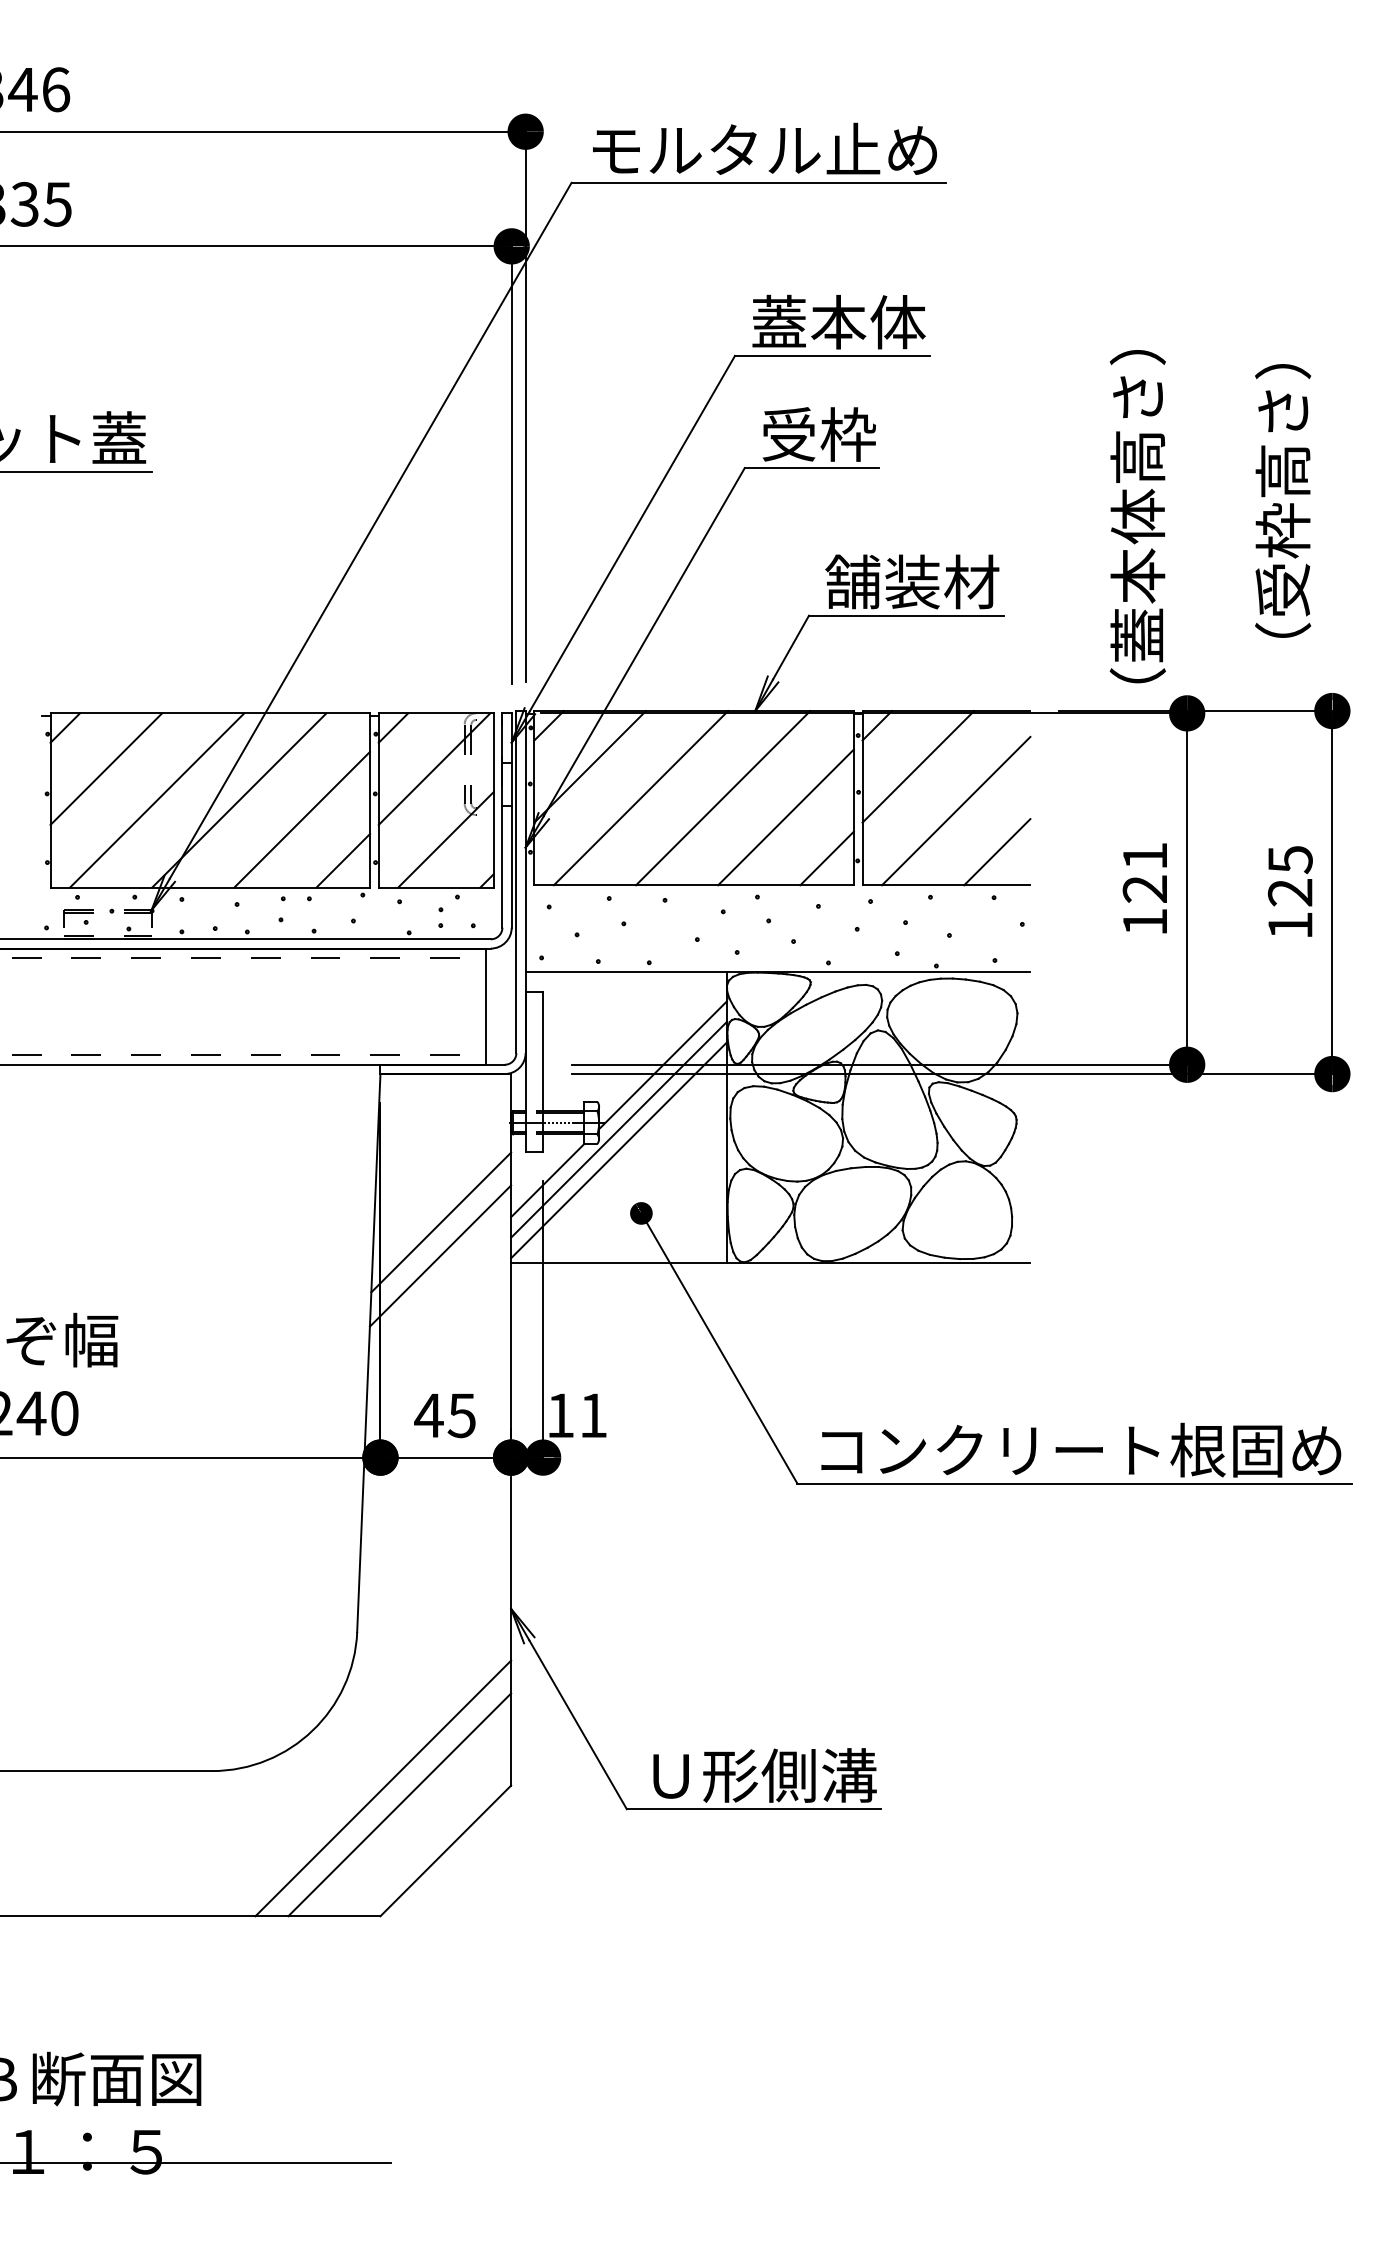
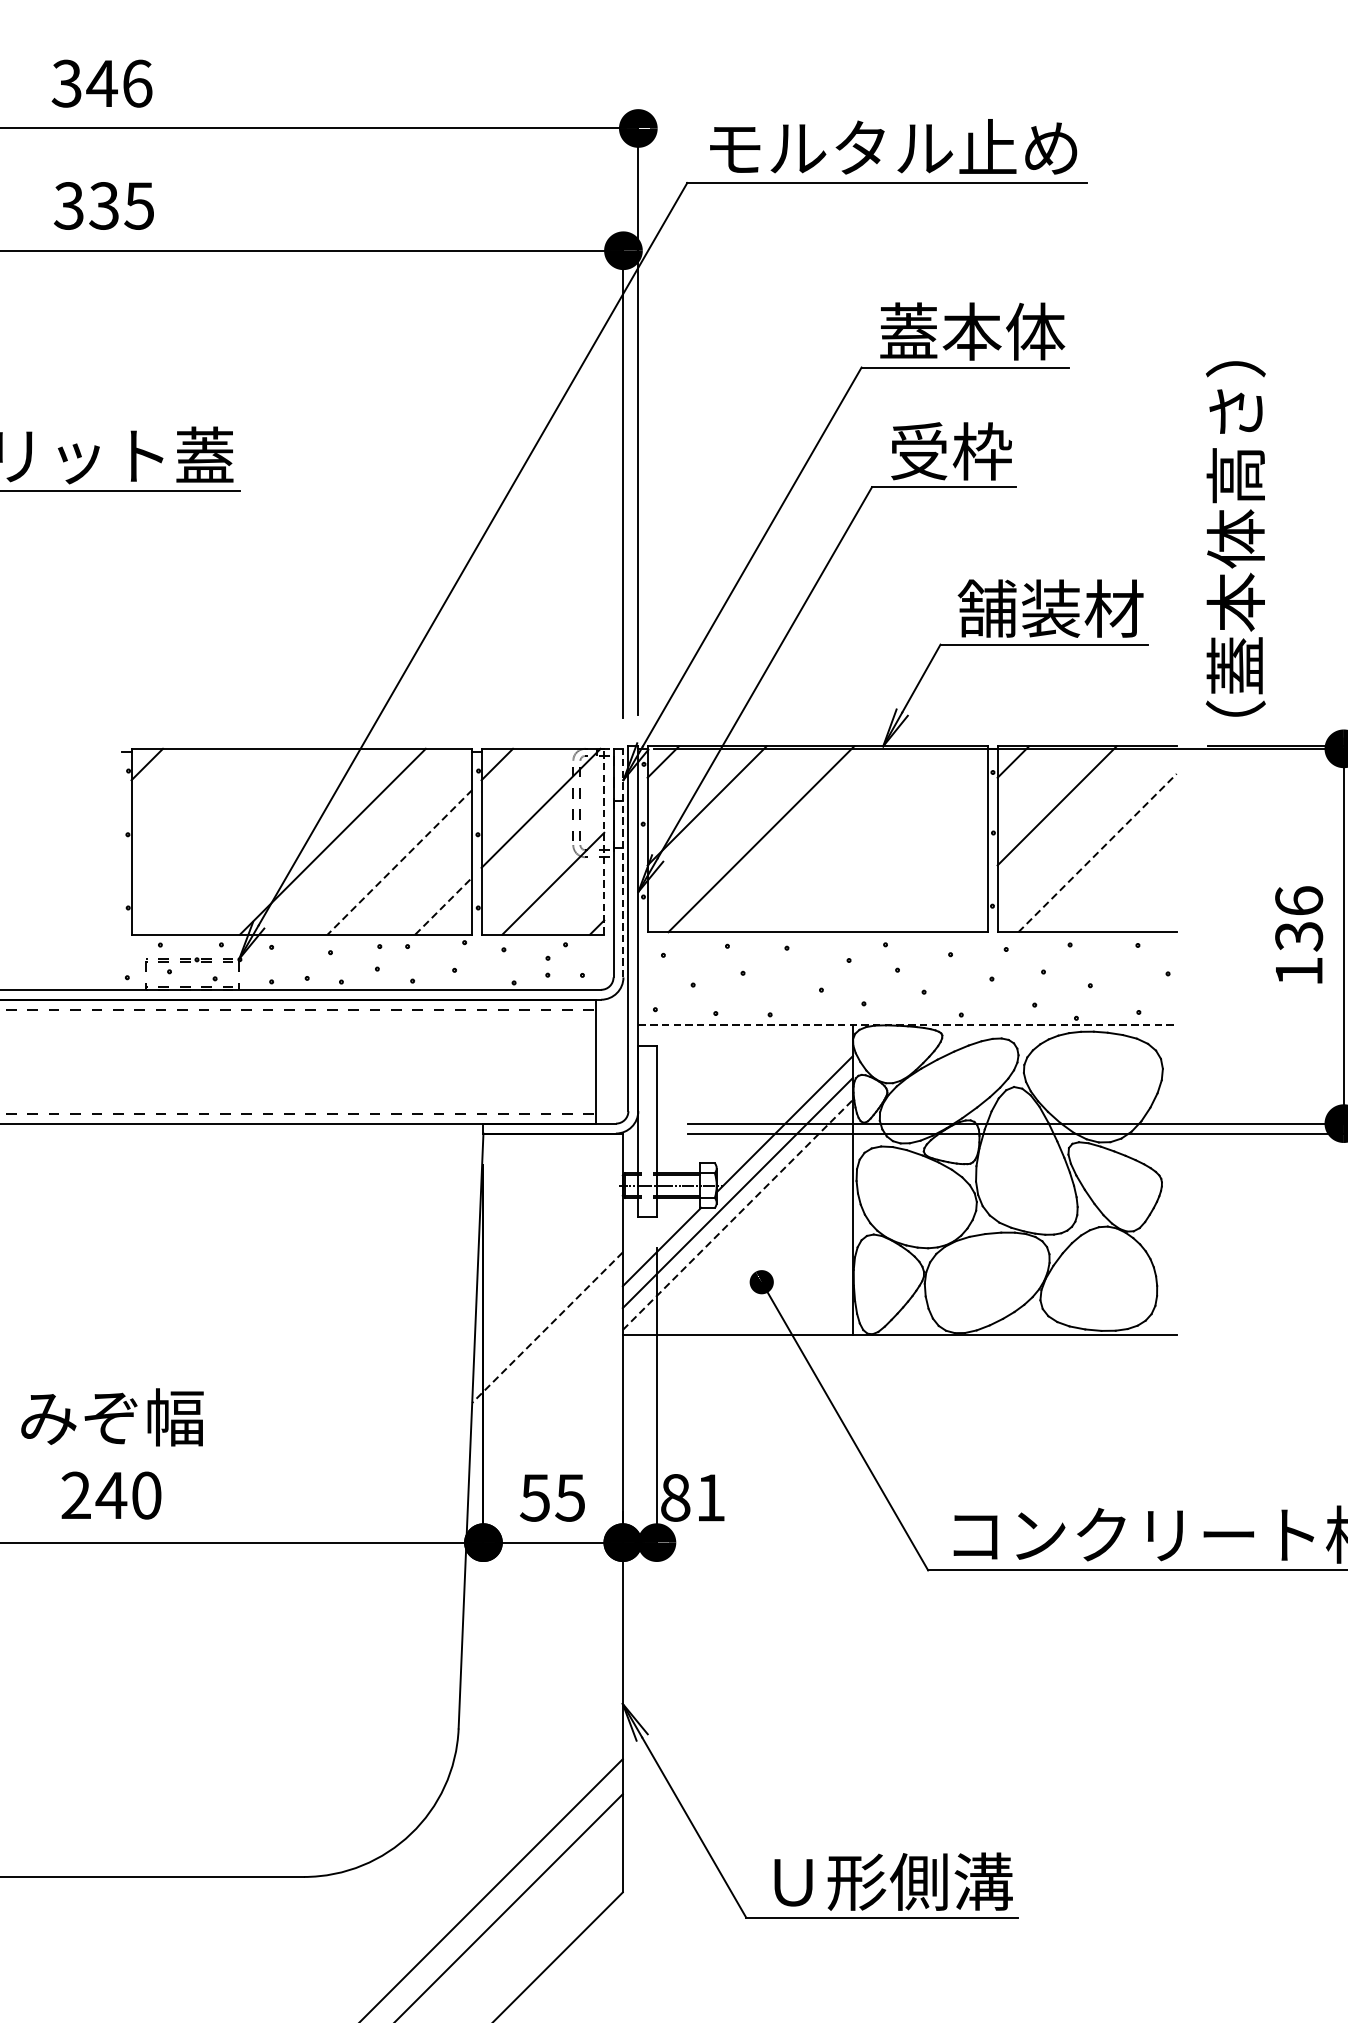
text: (1137, 516) -> (1235, 538), moved
line: (106, 768) -> (191, 807), removed
line: (723, 798) -> (849, 839), removed
line: (157, 800) -> (245, 841), removed
line: (493, 800) -> (604, 841), solid -> dashed
line: (956, 811) -> (1097, 853), solid -> dashed
line: (785, 817) -> (915, 859), removed
line: (302, 819) -> (400, 862), solid -> dashed
line: (511, 820) -> (623, 863), solid -> dashed
line: (997, 852) -> (1141, 897), removed
line: (826, 858) -> (959, 903), removed
line: (343, 860) -> (444, 905), solid -> dashed
text: (1144, 872) -> (1298, 918), 121 -> 136
line: (778, 972) -> (908, 1025), solid -> dashed
line: (619, 1150) -> (738, 1215), solid -> dashed
line: (441, 1222) -> (548, 1291), removed
line: (440, 1256) -> (547, 1328), solid -> dashed
text: (428, 1415) -> (534, 1497), 45 -> 55
text: (560, 1415) -> (675, 1497), 11 -> 81

